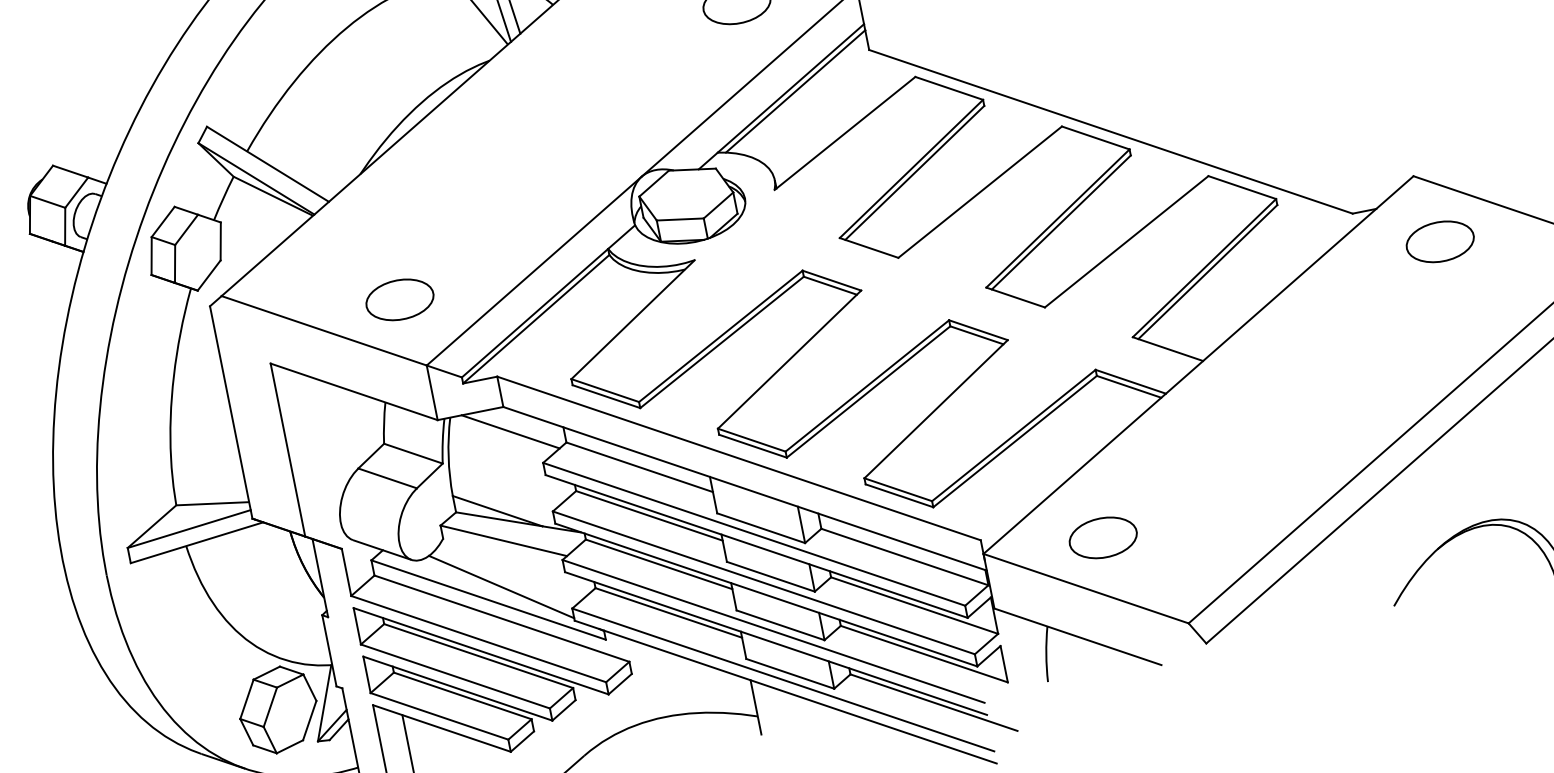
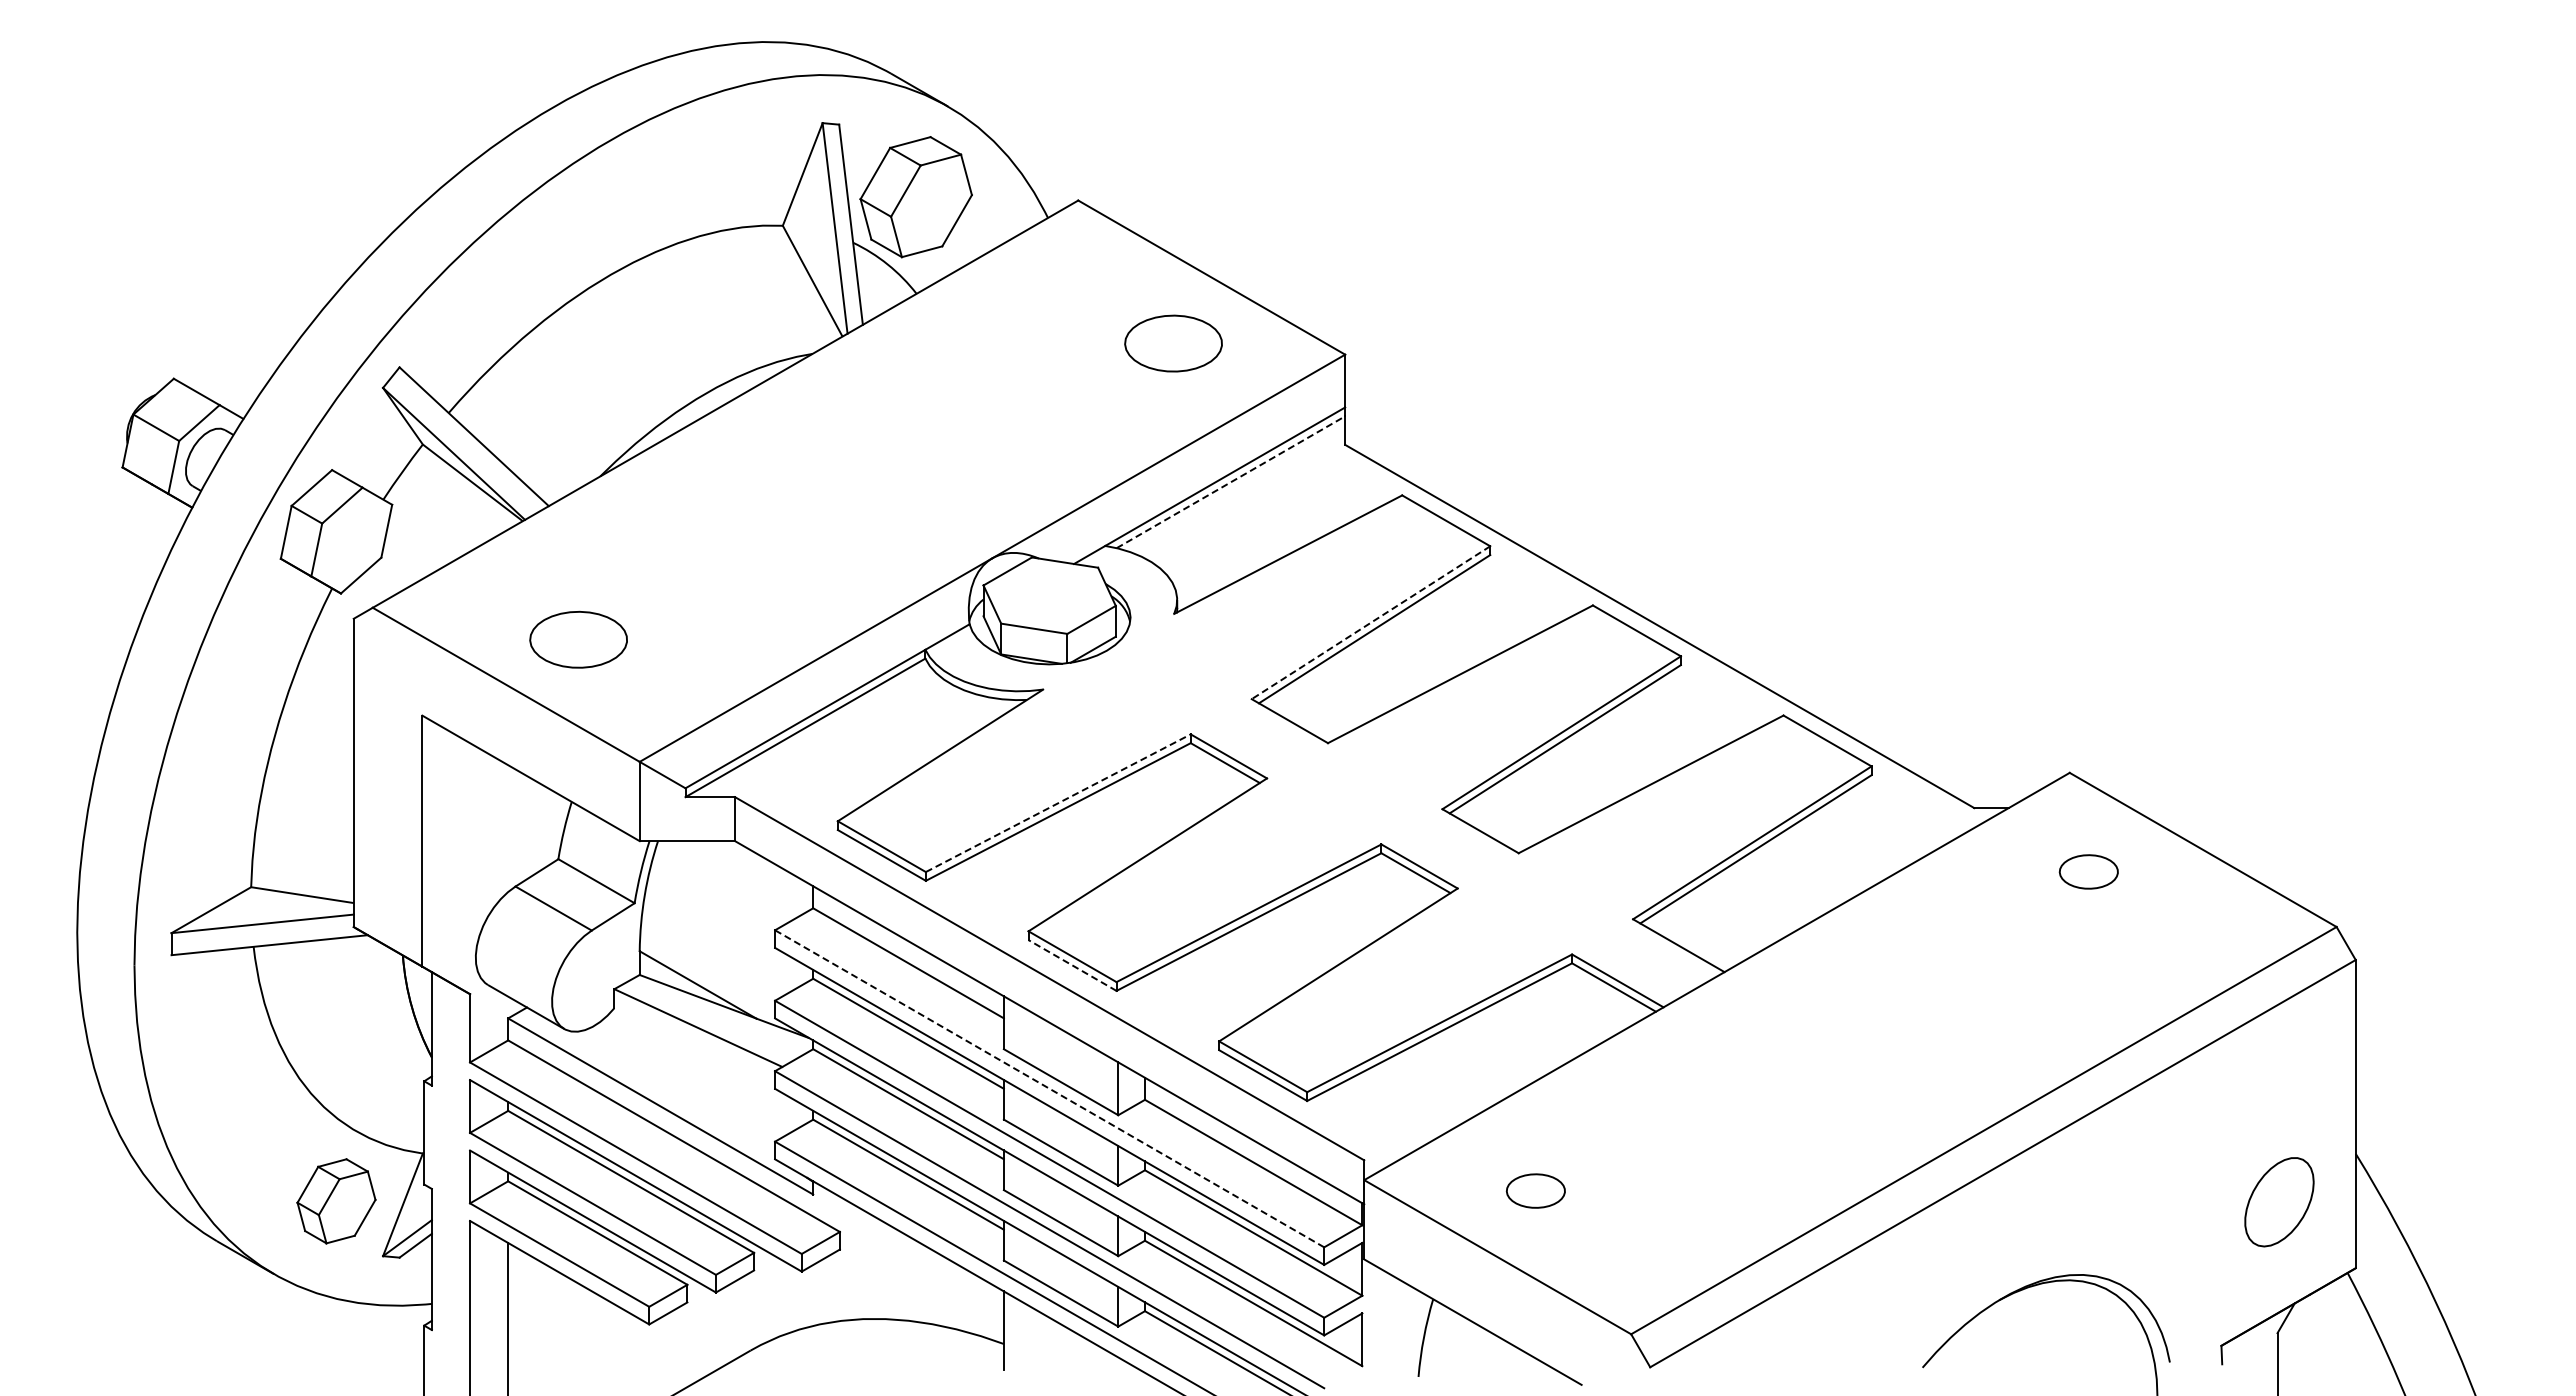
line: (795, 91) -> (1230, 482), solid -> dashed
line: (911, 168) -> (1371, 622), solid -> dashed
part: (1440, 241) -> (2088, 871), size x0.6
part: (399, 299) -> (578, 639), moved
line: (720, 335) -> (1058, 802), solid -> dashed
line: (510, 431) -> (738, 877), removed
line: (752, 446) -> (1072, 965), solid -> dashed
line: (754, 534) -> (1049, 1088), solid -> dashed
part: (1102, 537) -> (1535, 1190), size x0.6
line: (501, 586) -> (682, 1091), removed
part: (278, 710) -> (336, 1201), size x0.7

